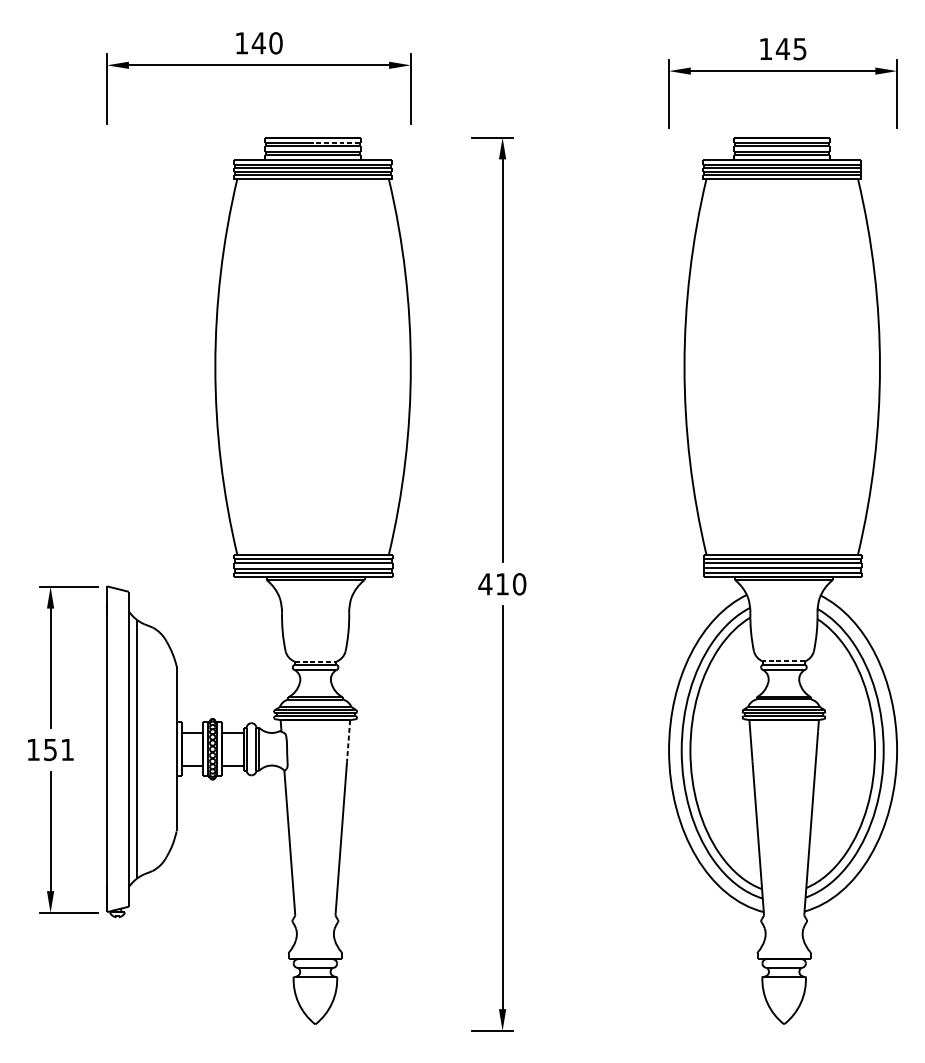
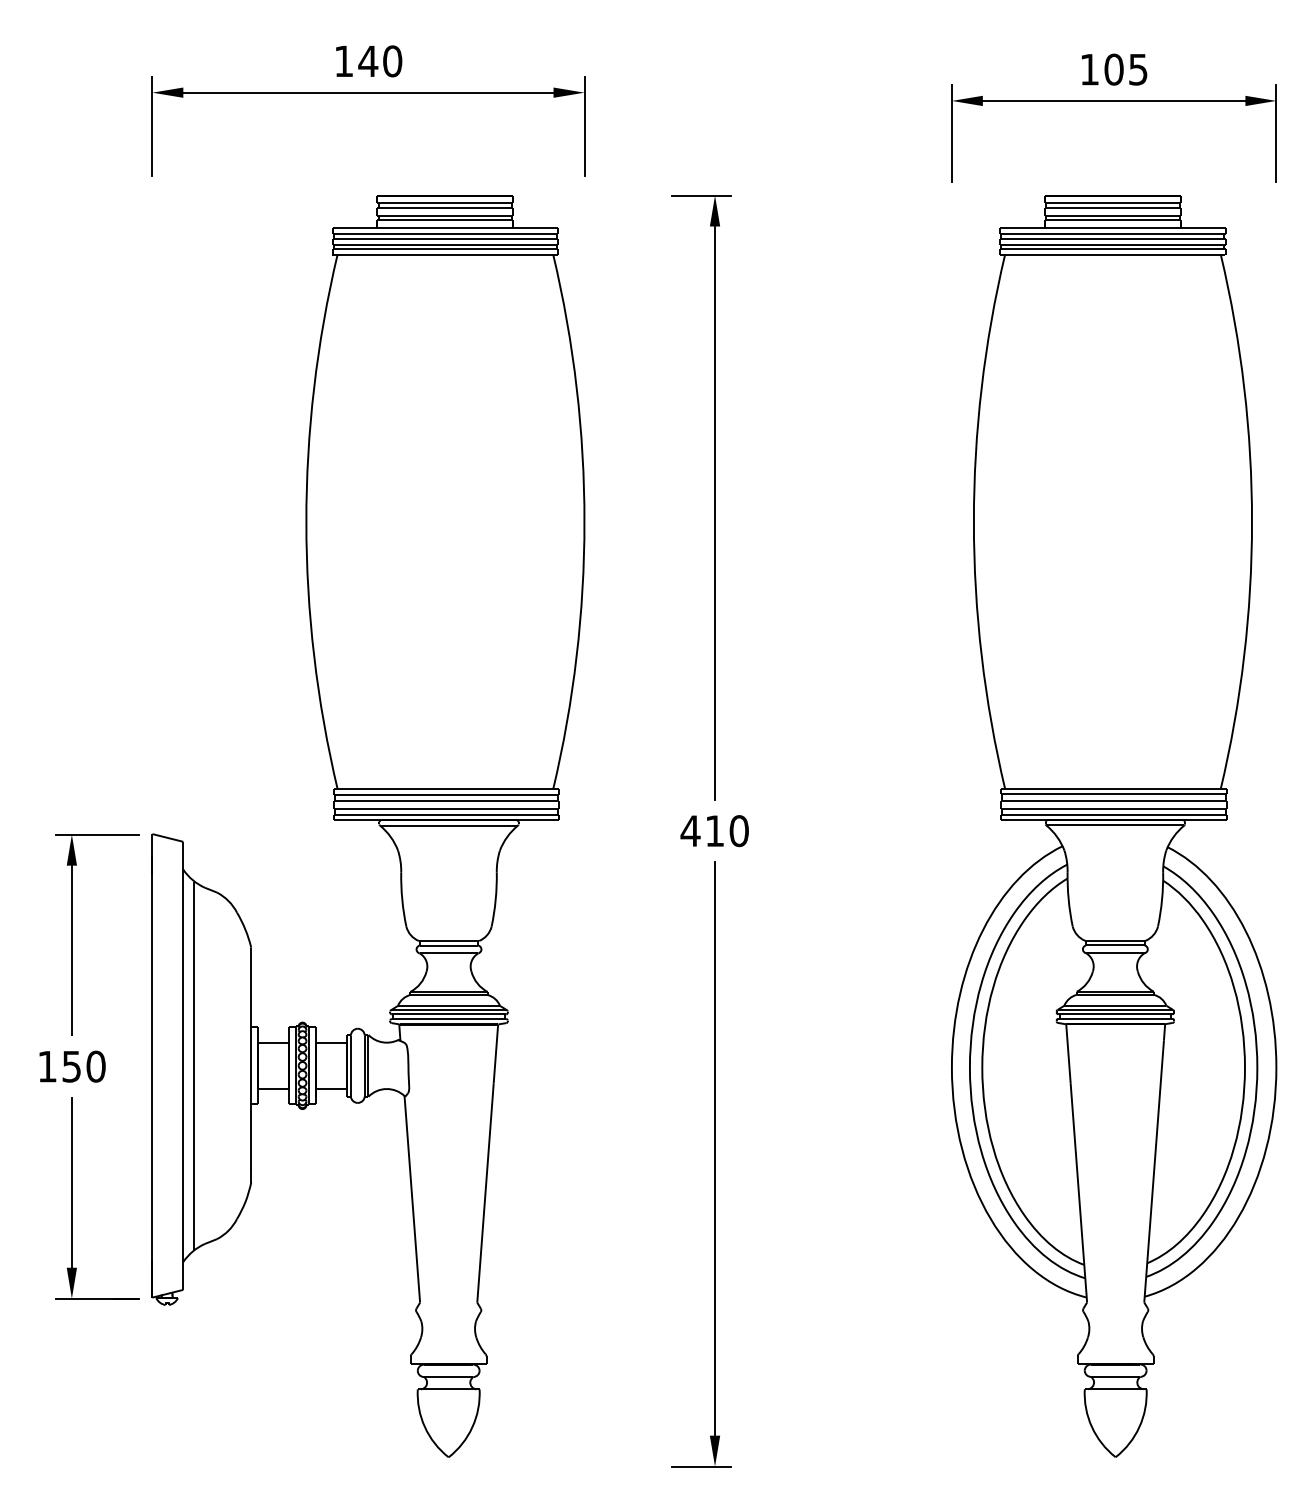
text: (782, 49) -> (1113, 69), 145 -> 105
line: (336, 143) -> (478, 203), dashed -> solid
line: (315, 661) -> (449, 940), dashed -> solid
line: (783, 661) -> (1114, 940), dashed -> solid
line: (348, 741) -> (495, 1054), dashed -> solid
text: (67, 749) -> (95, 1066), 151 -> 150

